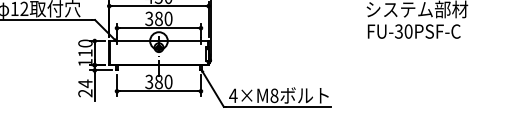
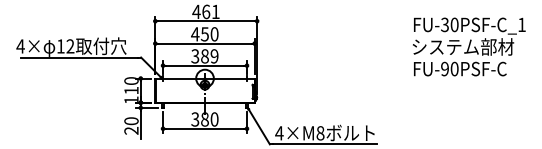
text: (168, 19) -> (214, 56), 380 -> 389
text: (398, 32) -> (444, 69), FU-30PSF-C -> FU-90PSF-C
text: (85, 84) -> (131, 121), 24 -> 20

